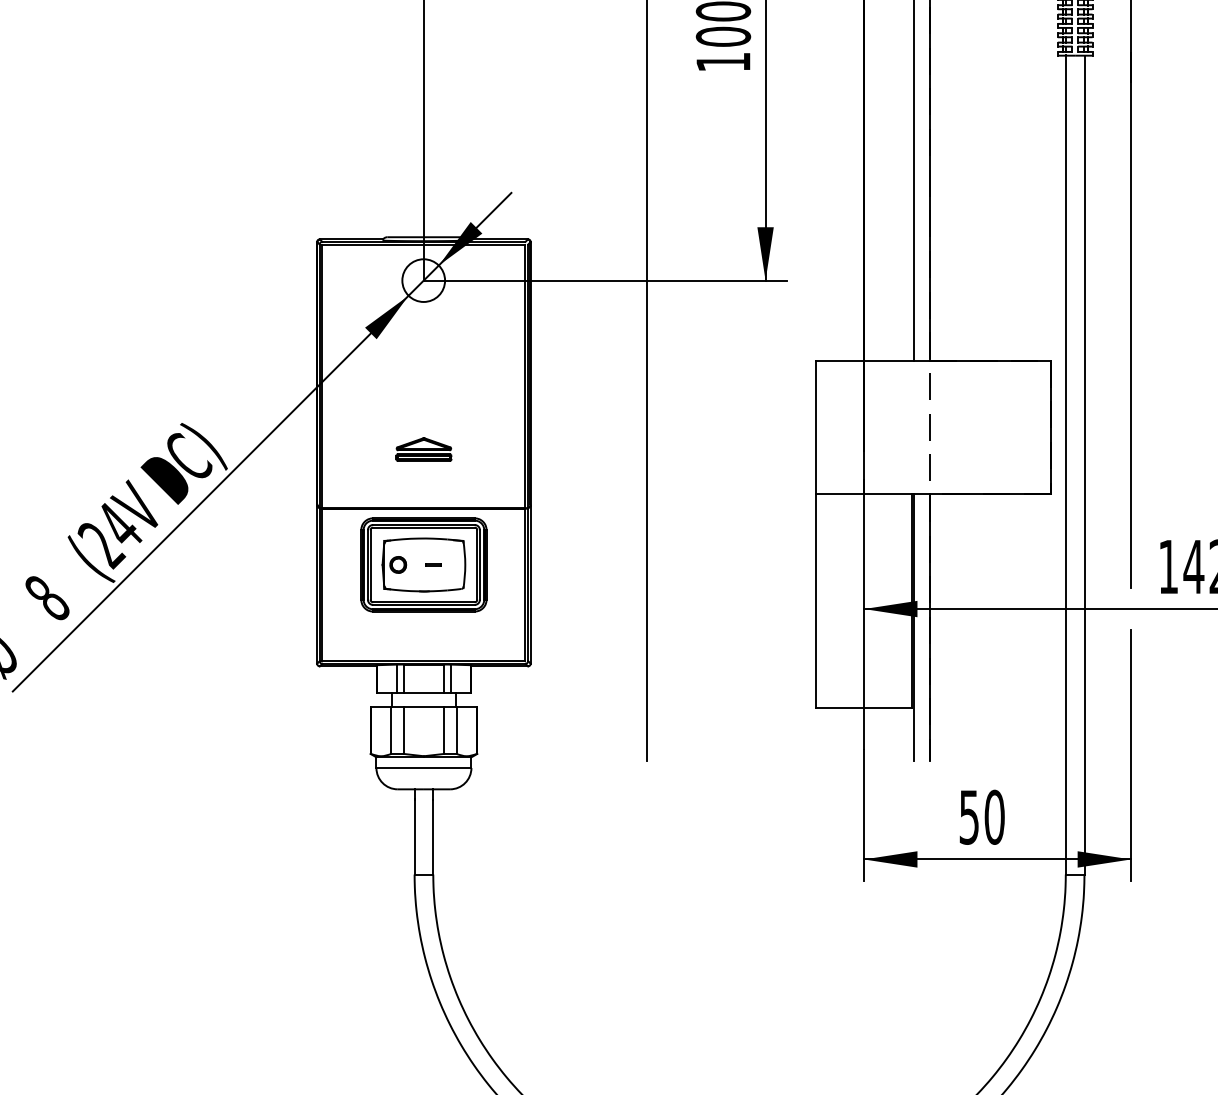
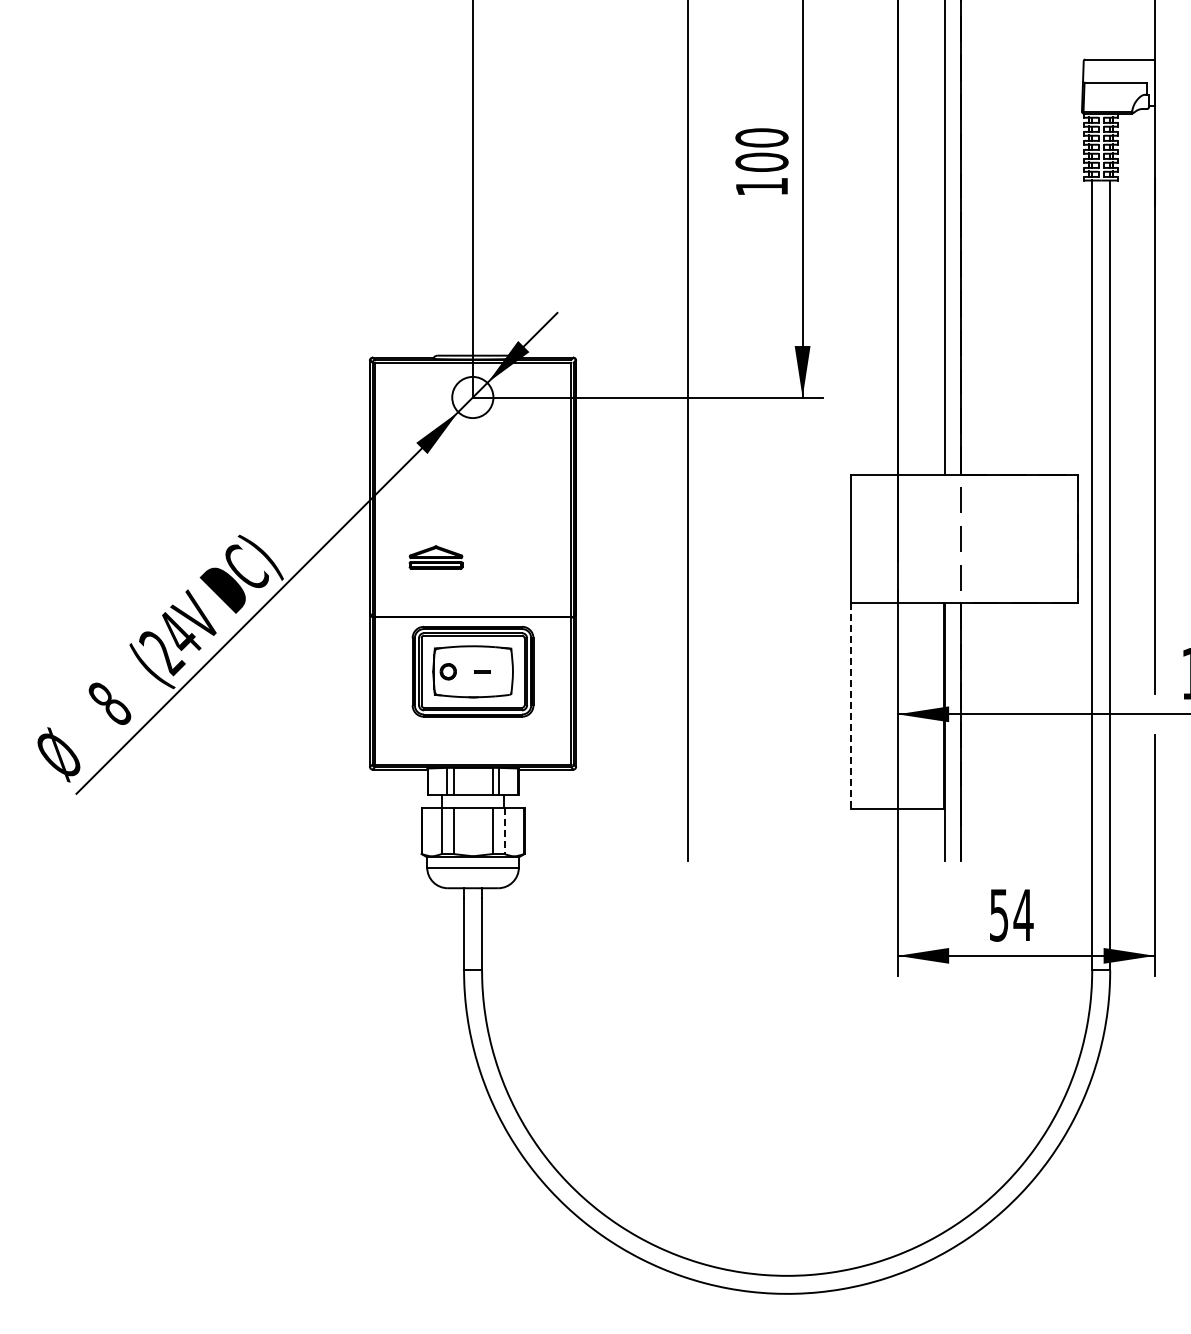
part: (423, 449) -> (435, 557), moved
line: (816, 600) -> (851, 706), solid -> dashed
line: (456, 730) -> (504, 831), solid -> dashed
text: (994, 816) -> (1023, 914), 50 -> 54

